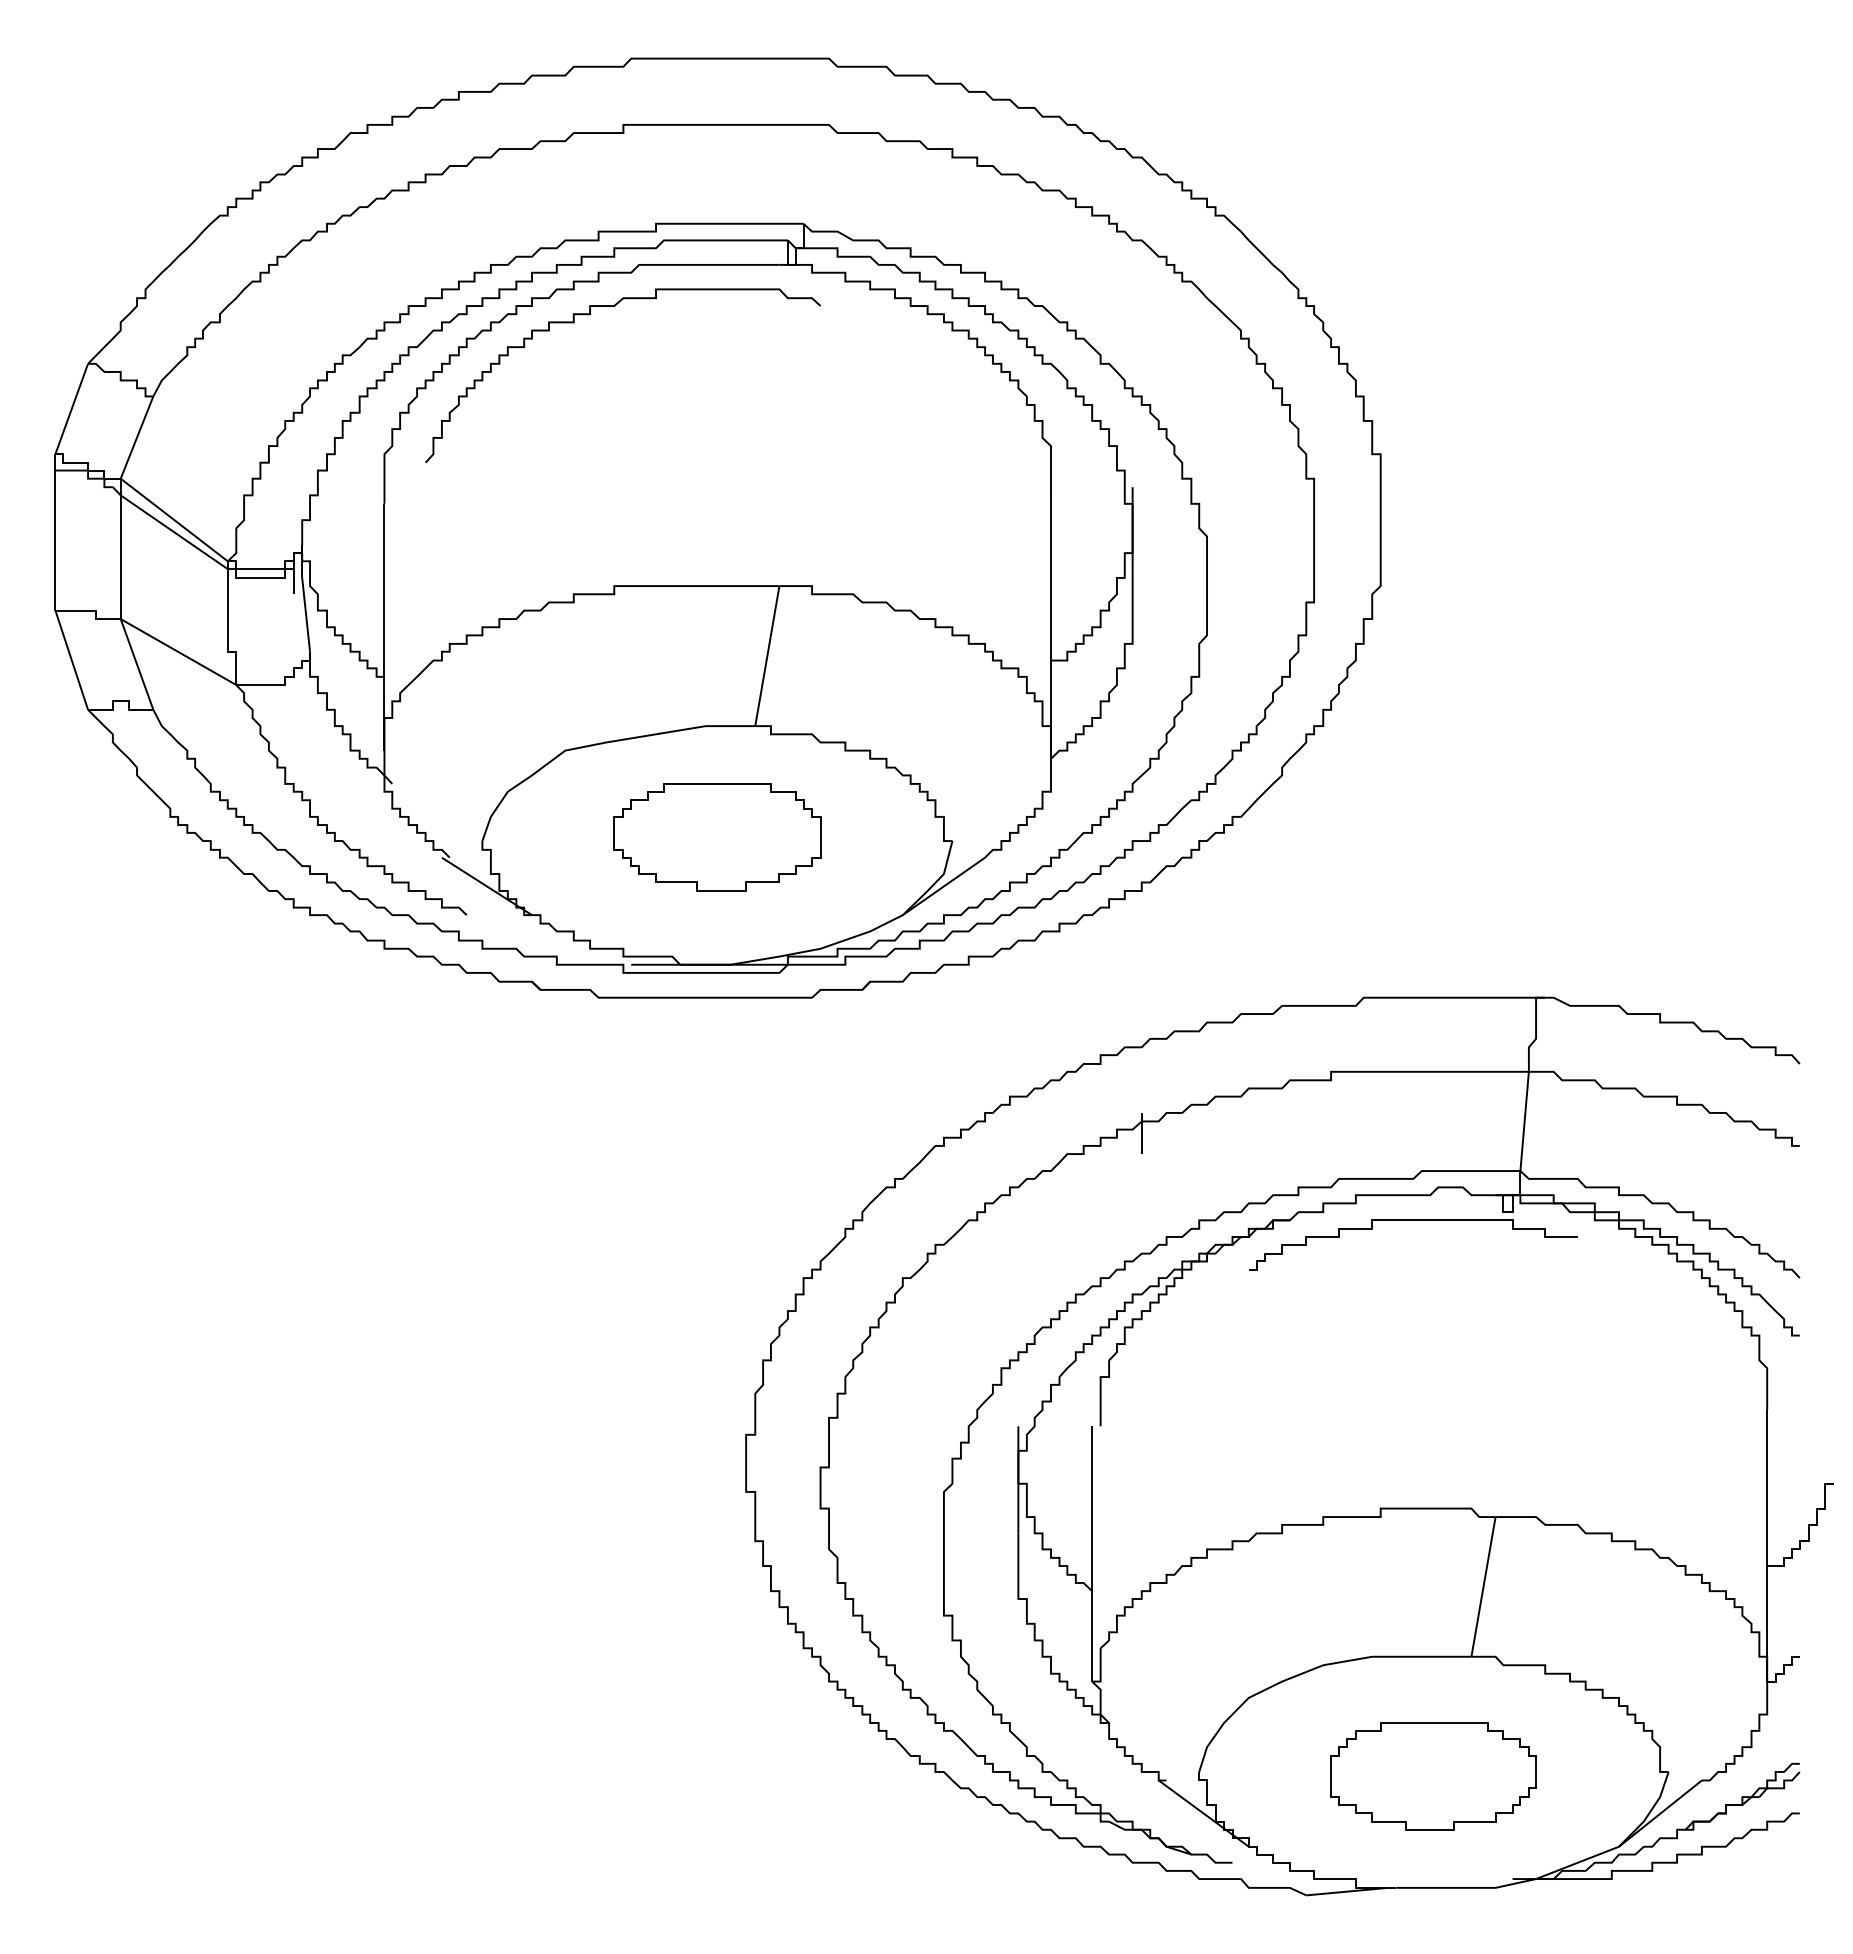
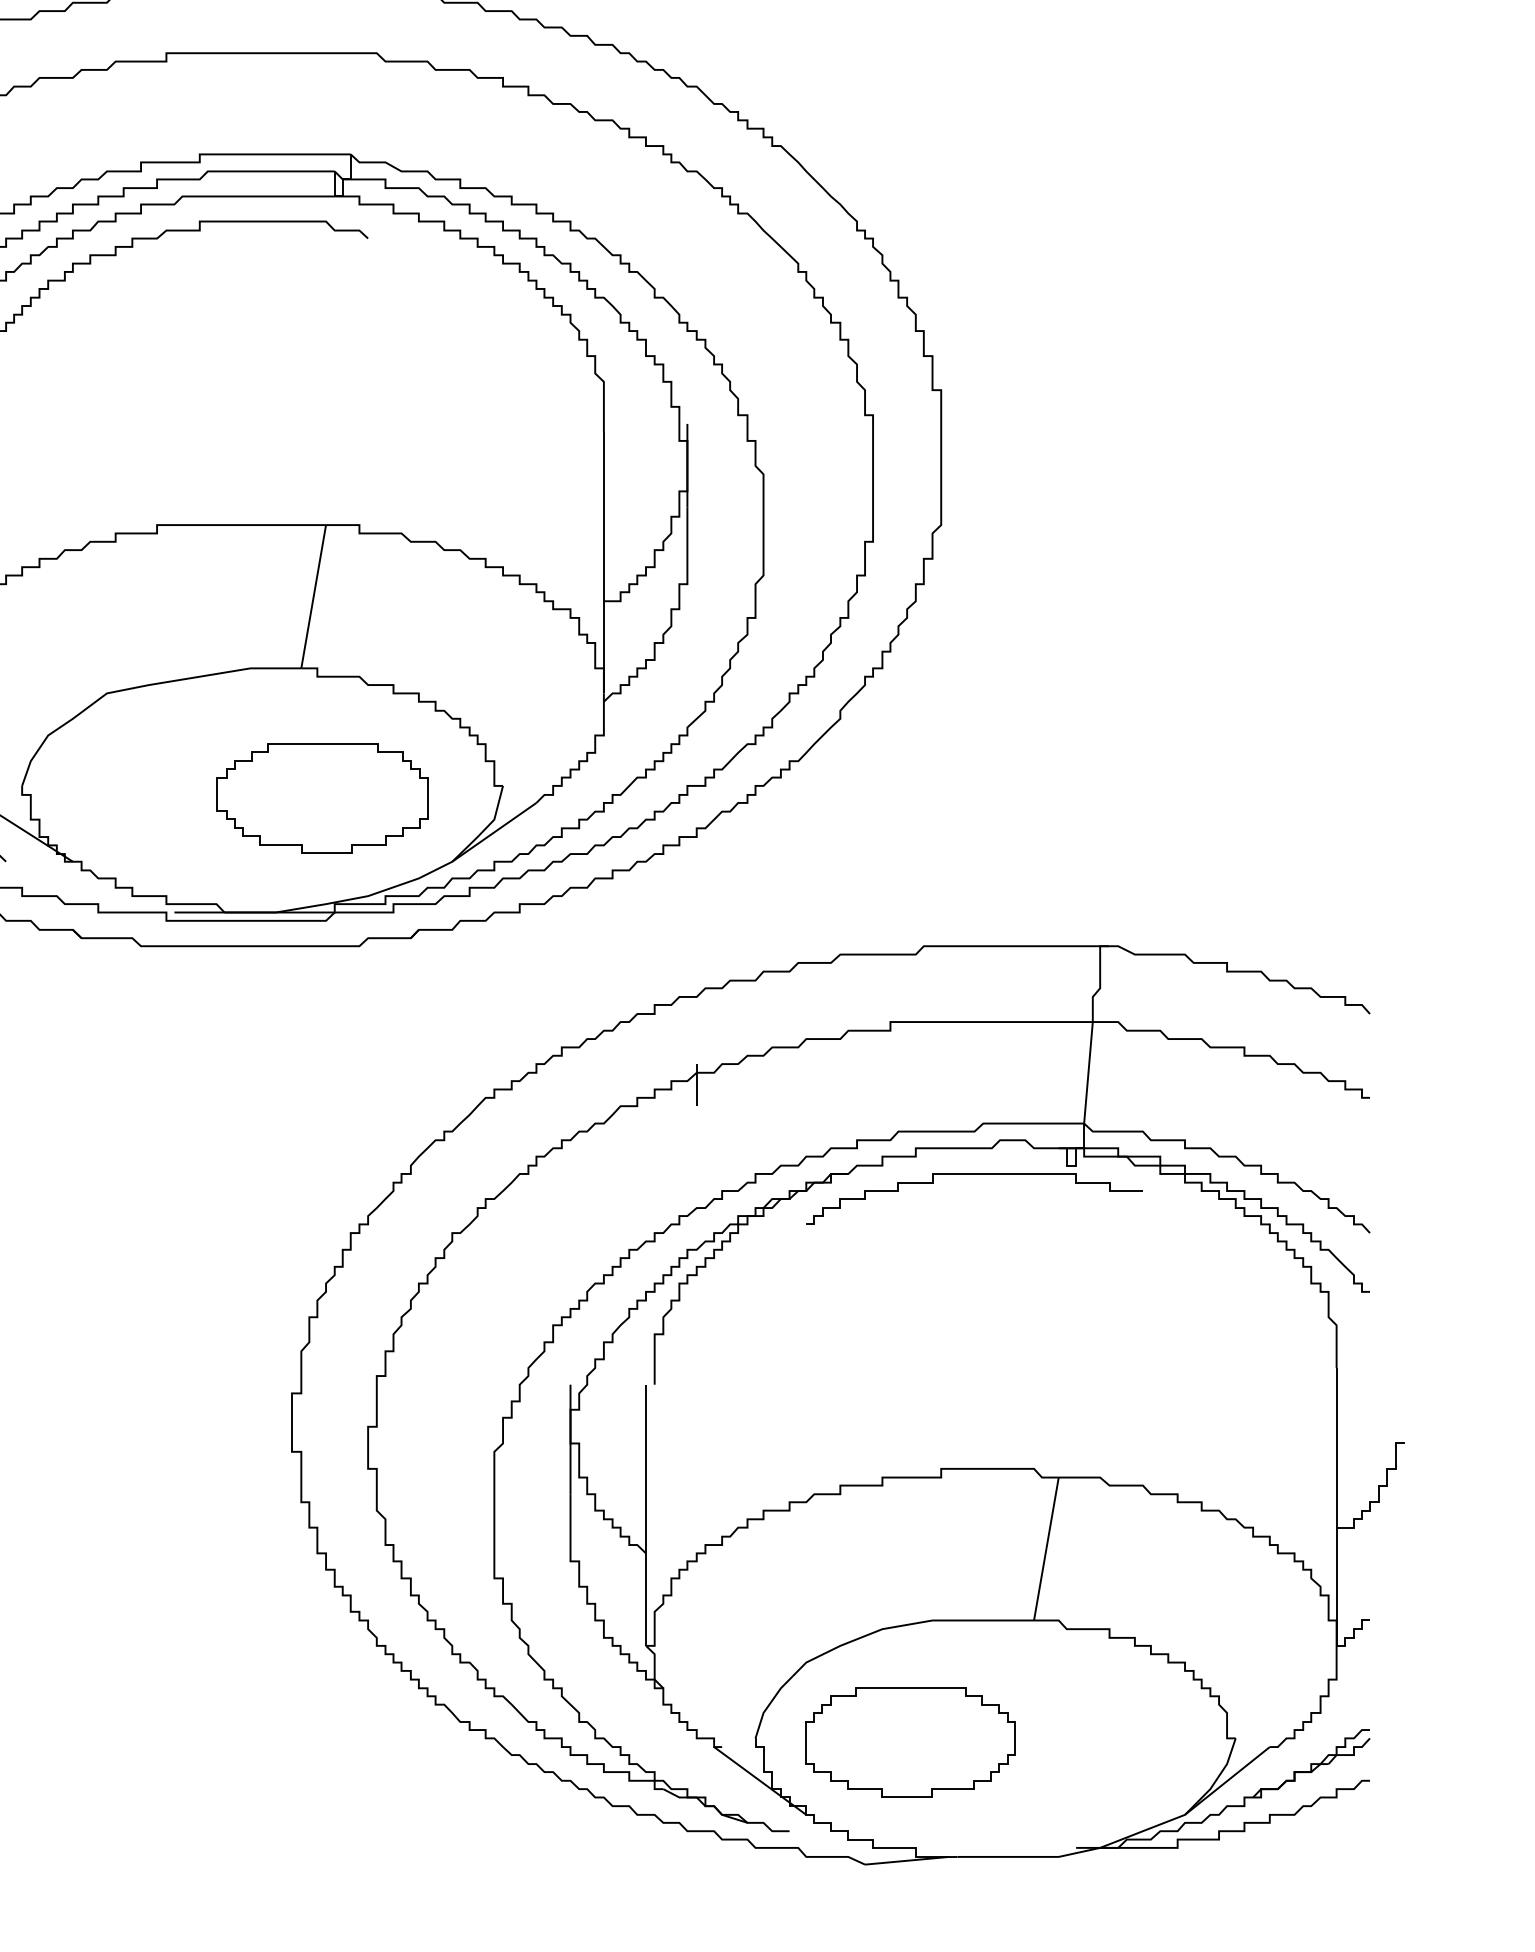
part: (717, 837) -> (323, 798), moved
part: (1433, 1776) -> (910, 1742), moved

